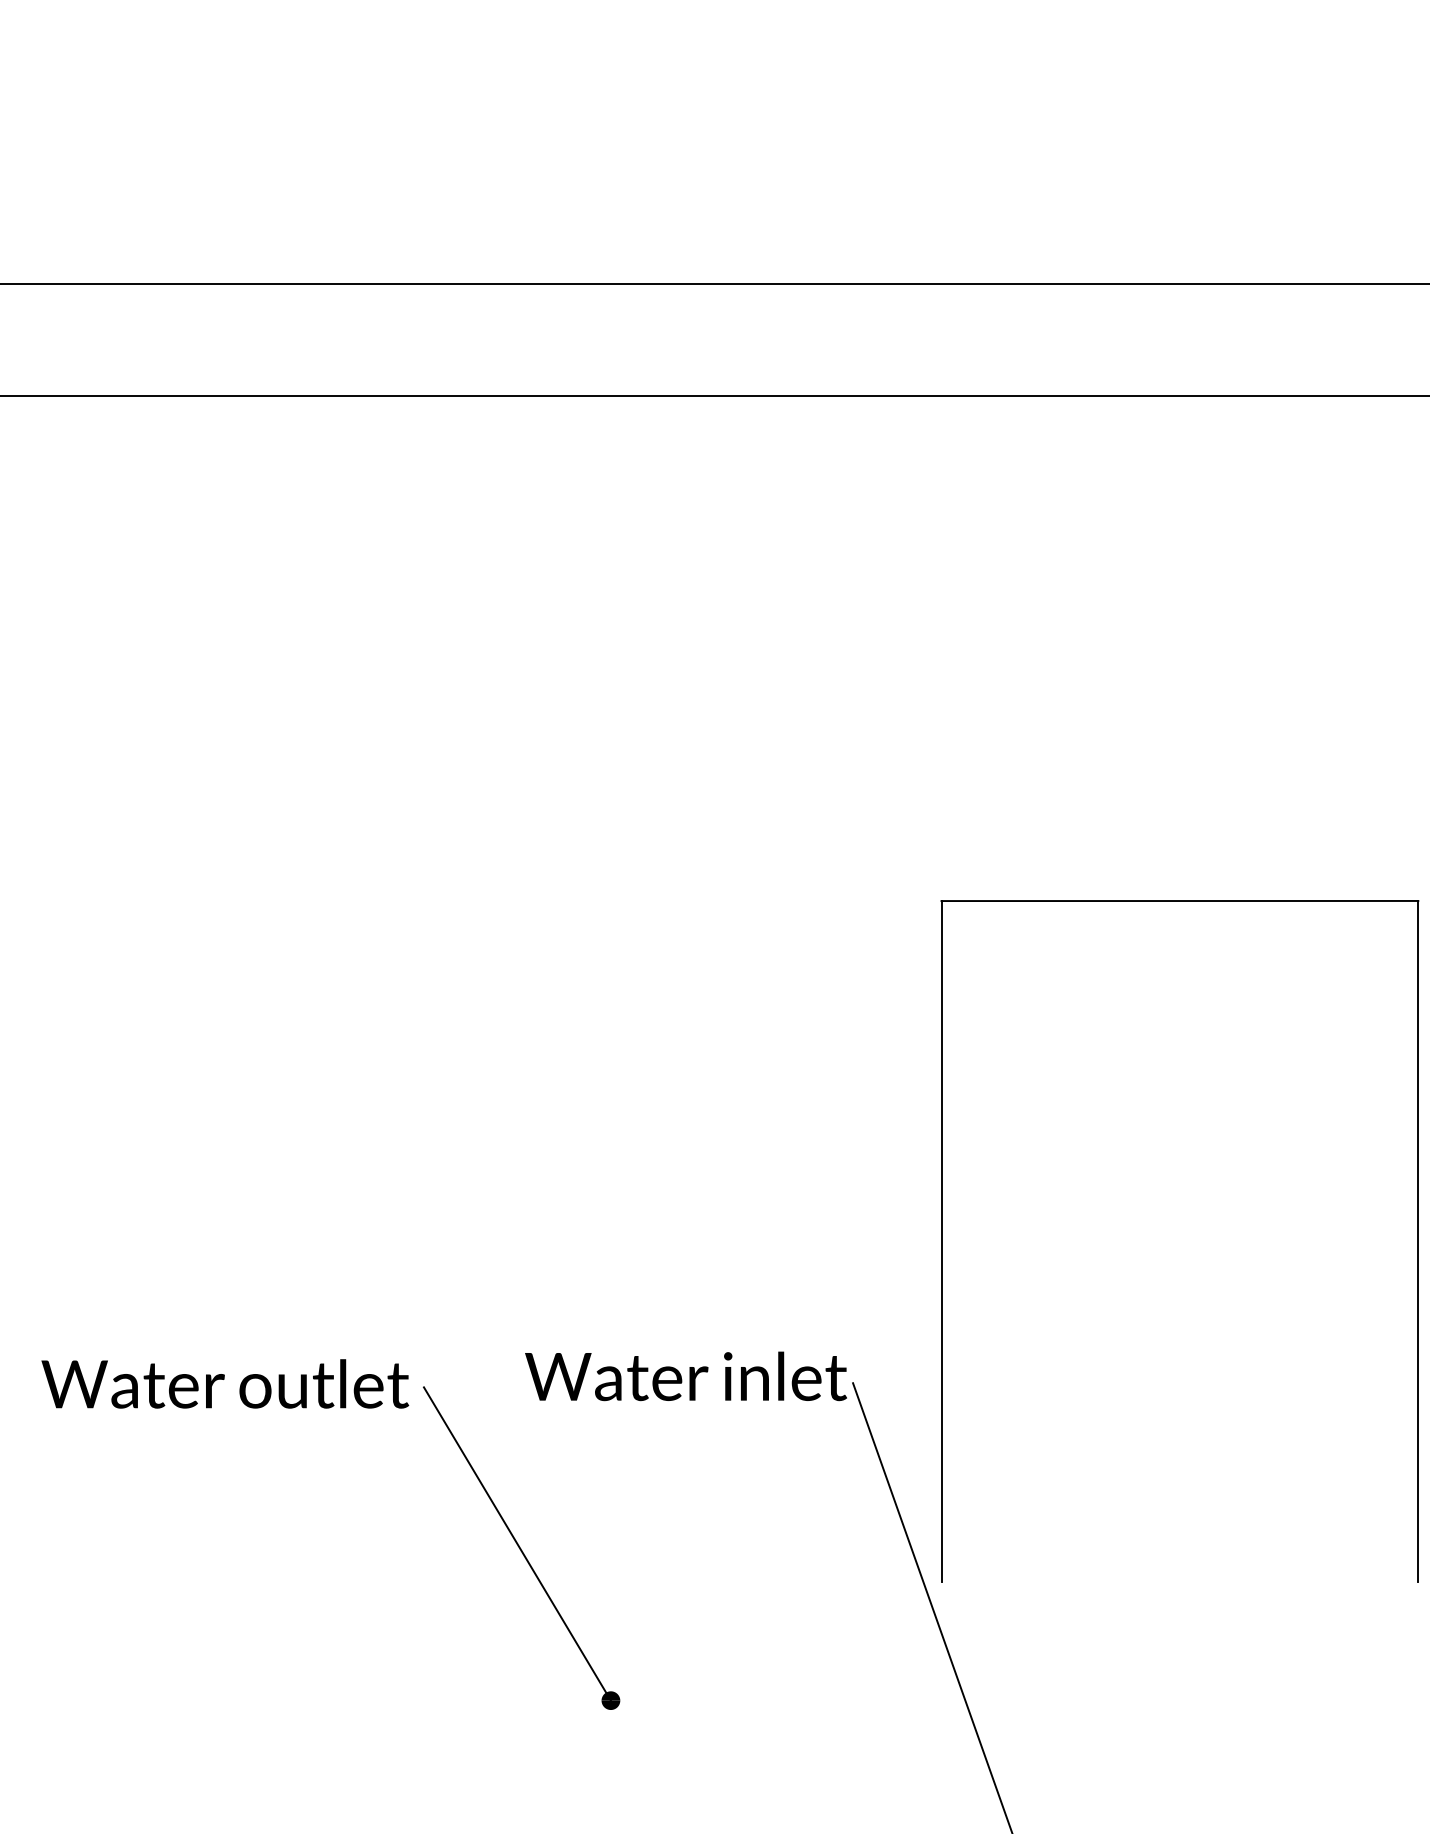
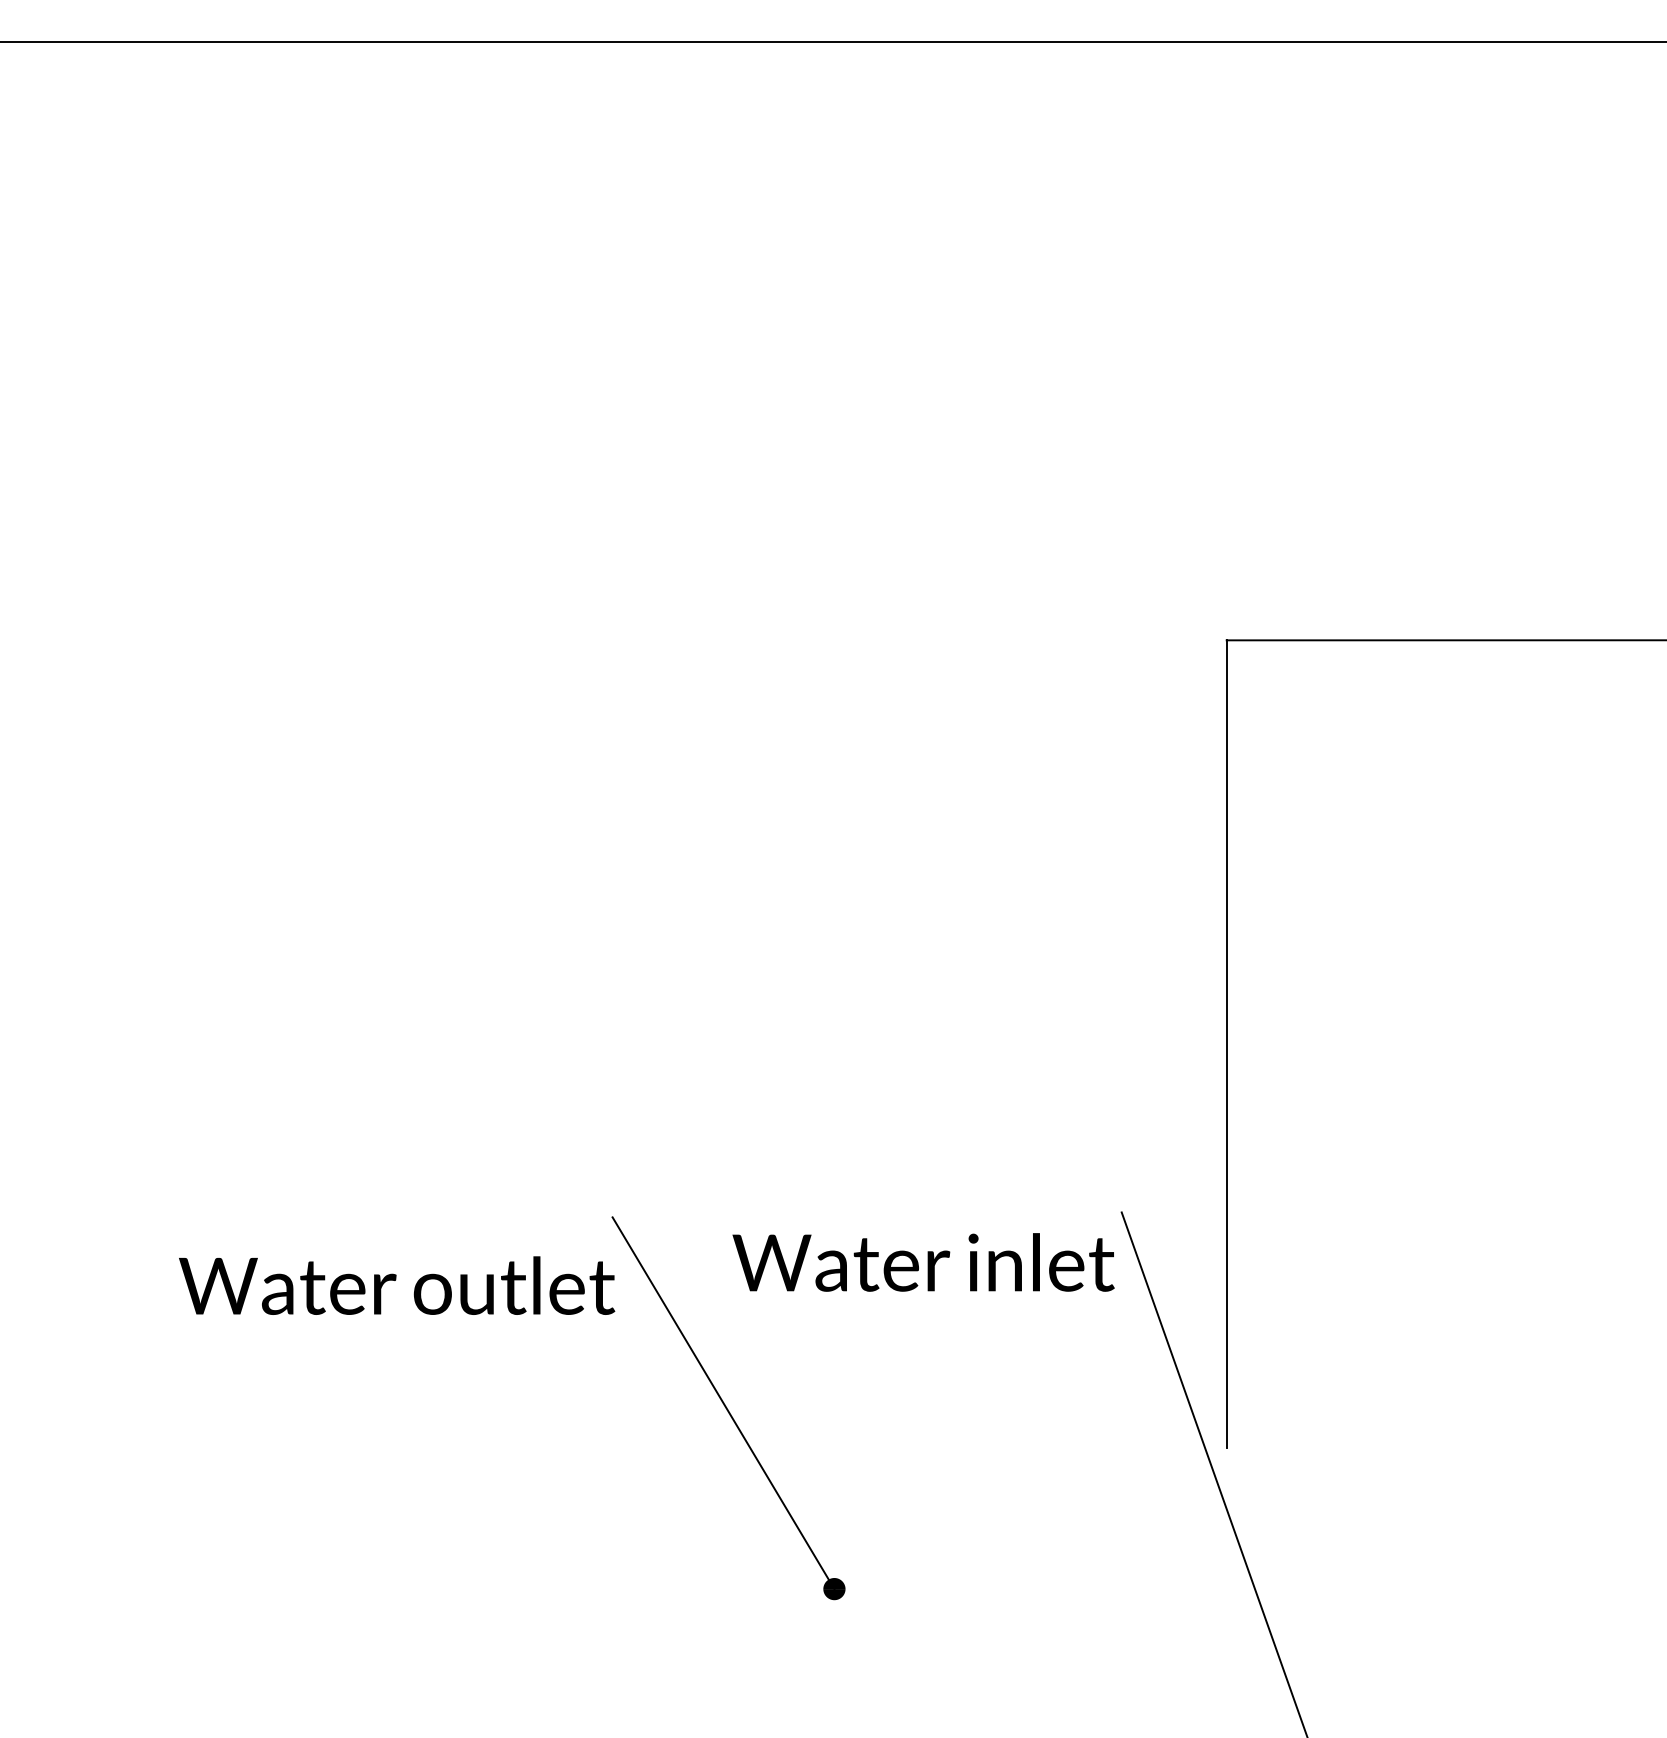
text: (685, 1376) -> (922, 1262), moved
text: (225, 1383) -> (397, 1285), moved

